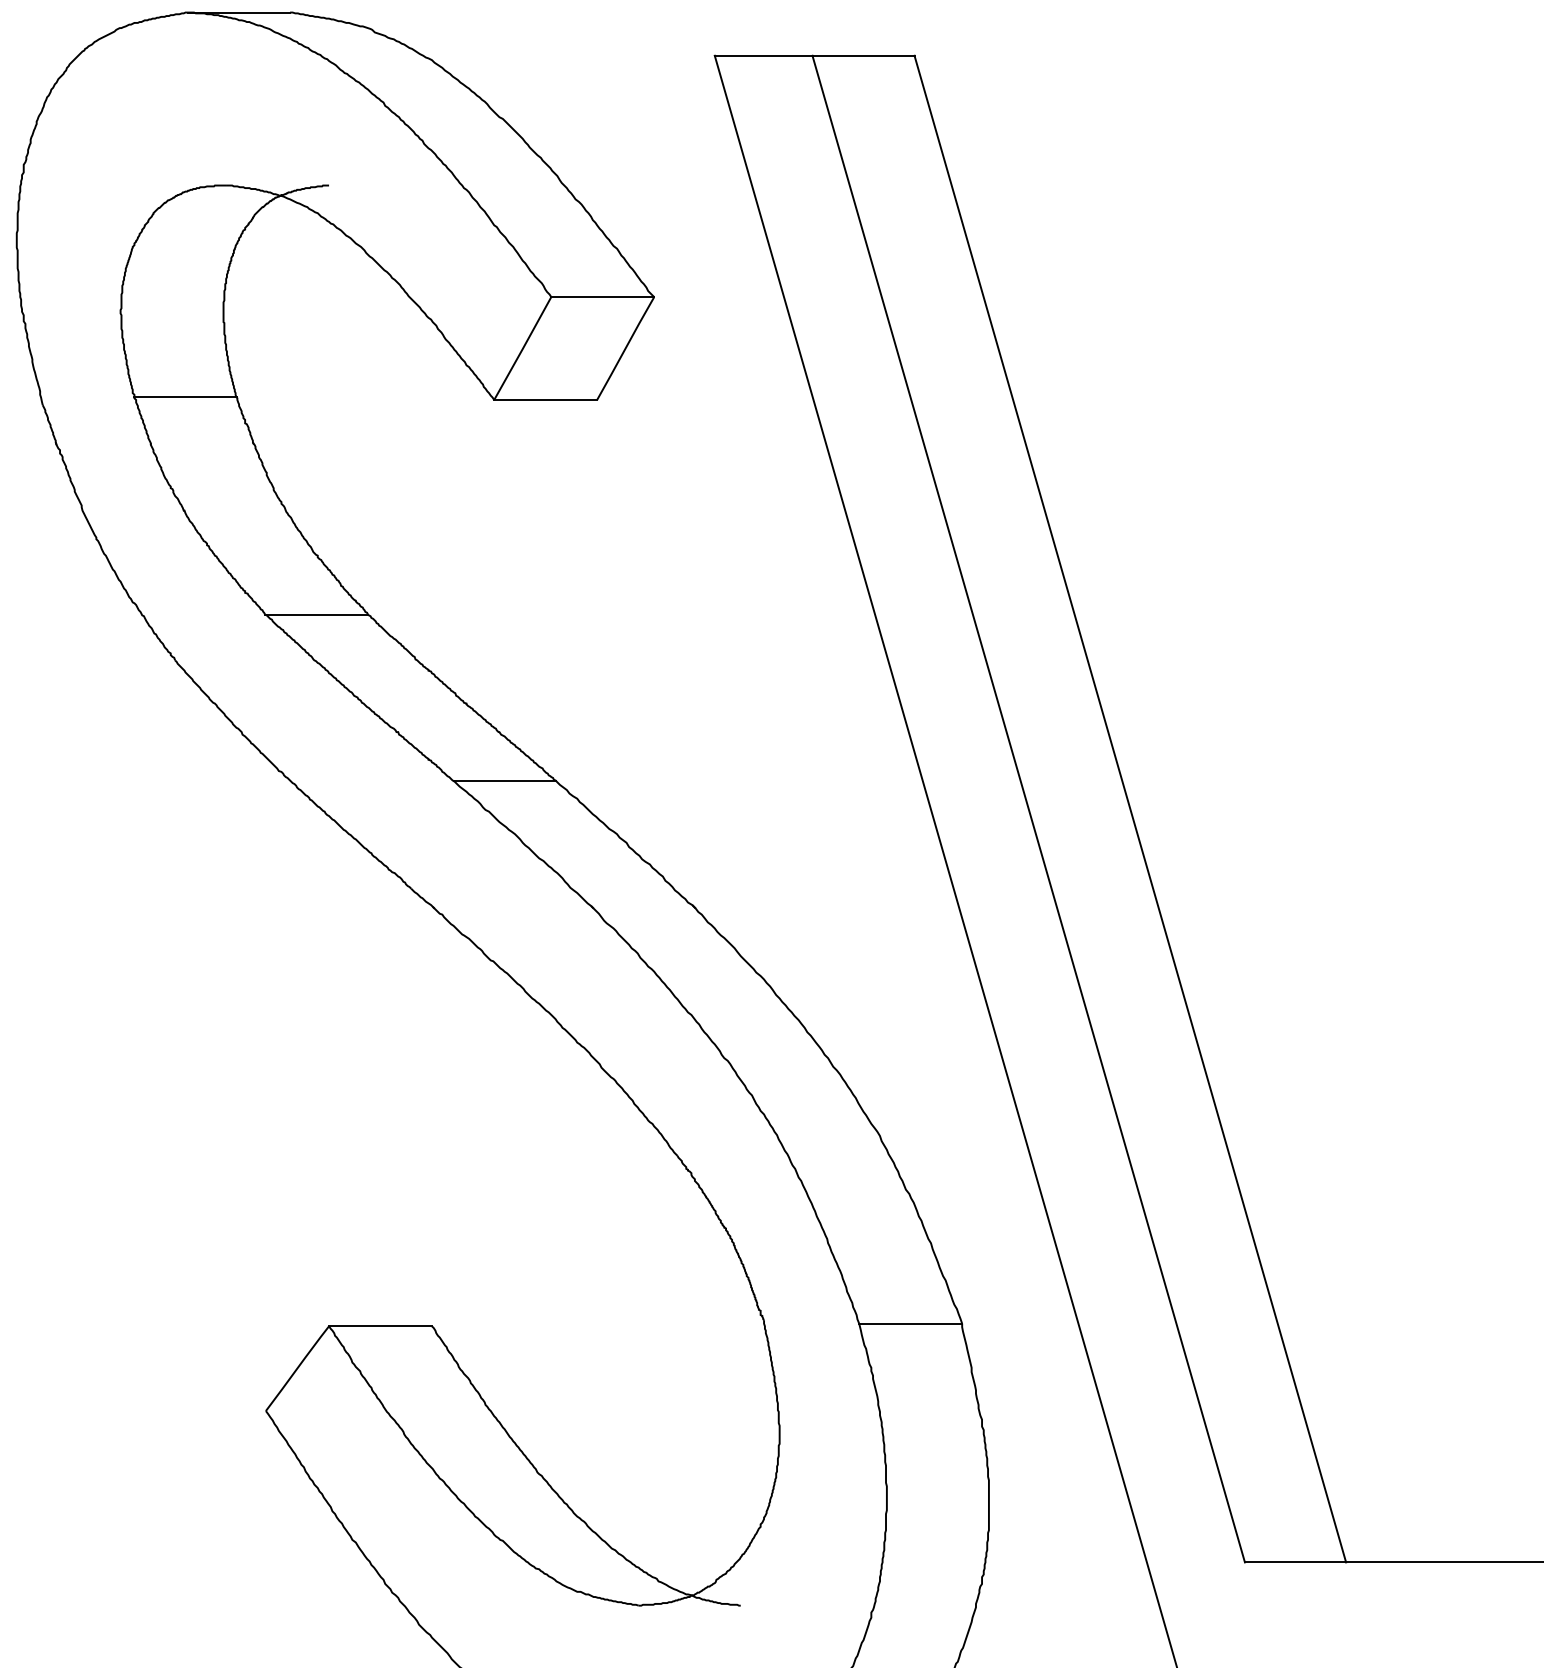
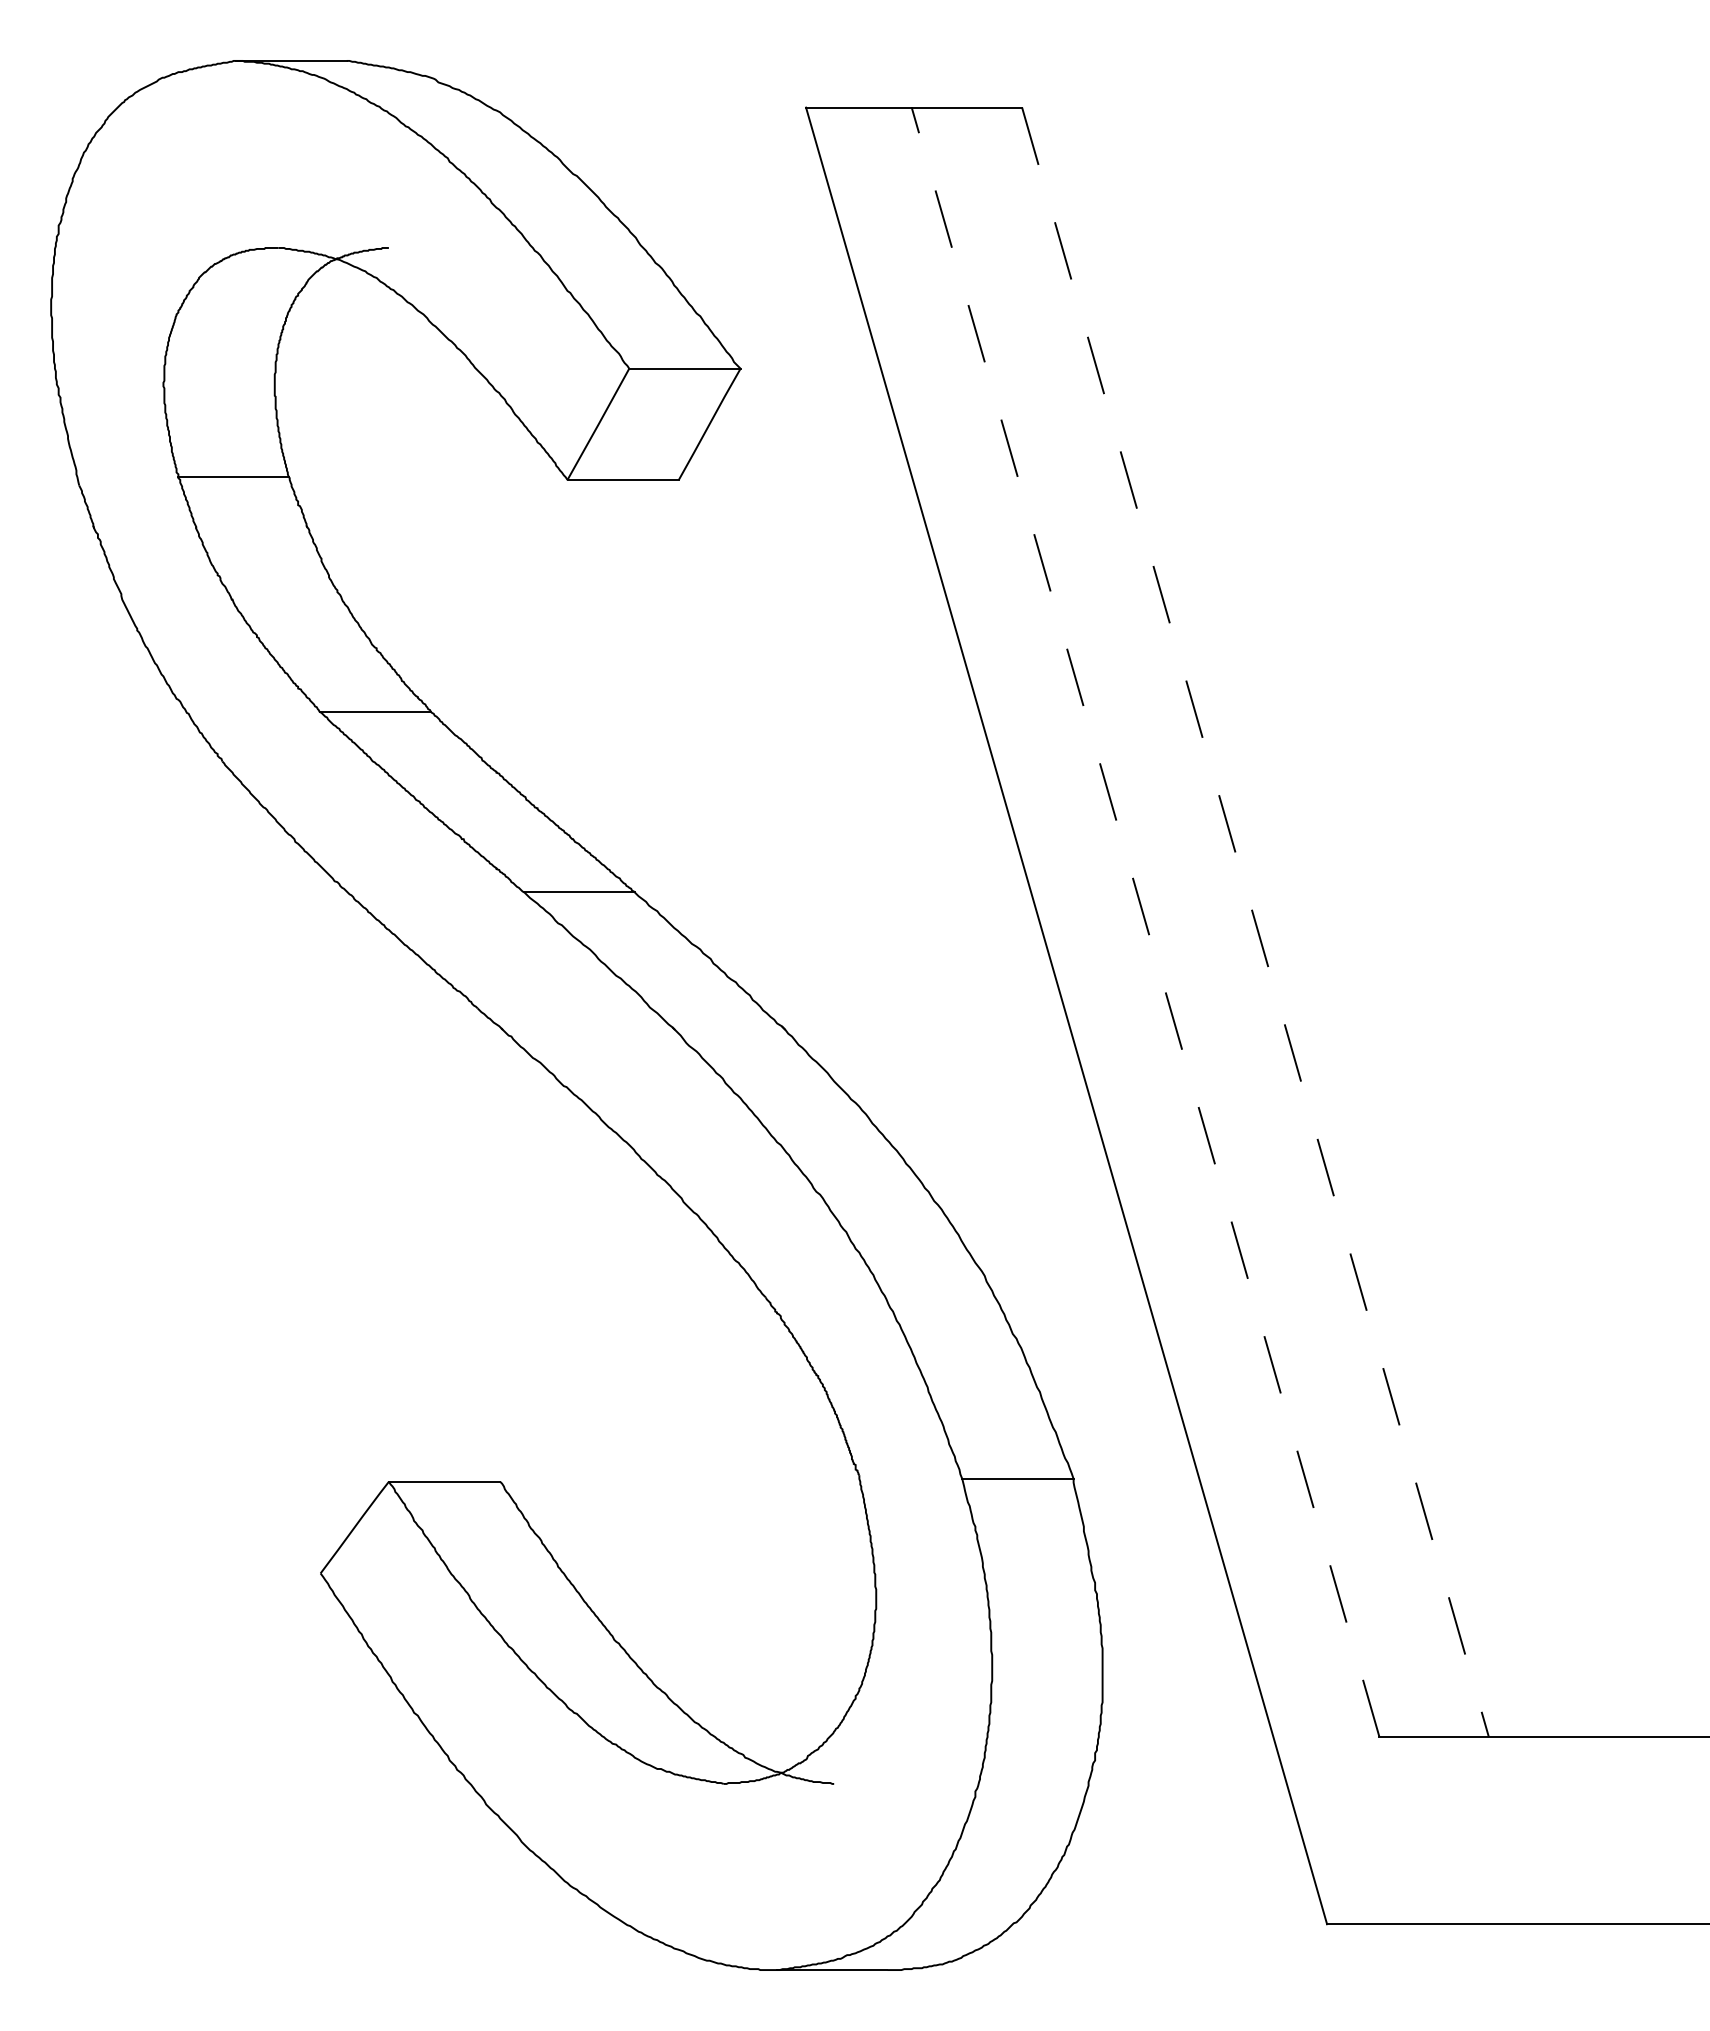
line: (1028, 809) -> (1145, 922), solid -> dashed
line: (1130, 809) -> (1255, 922), solid -> dashed

